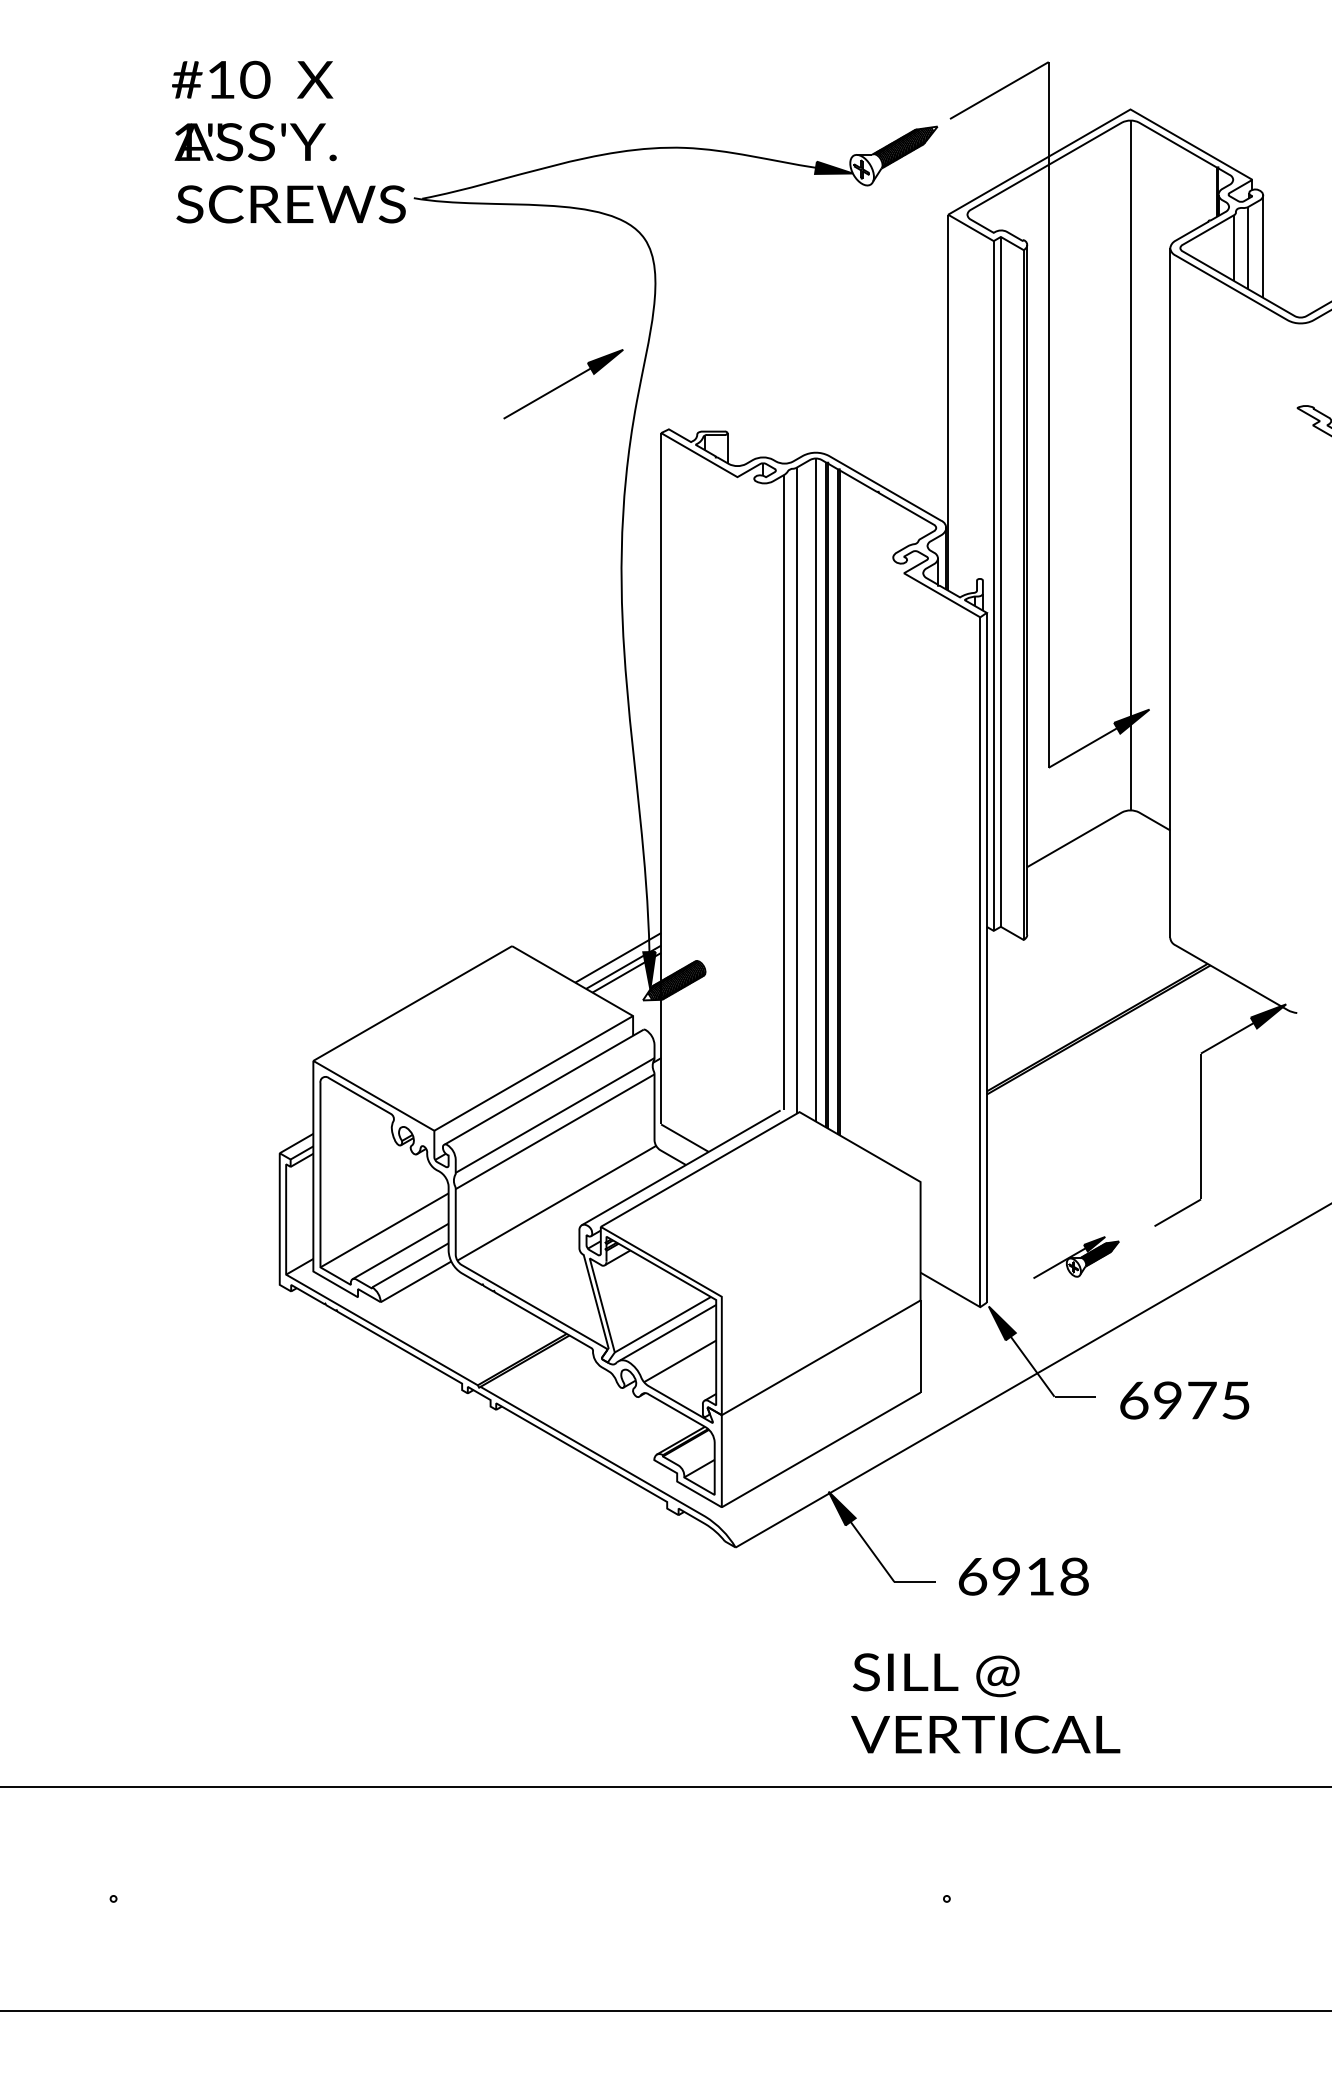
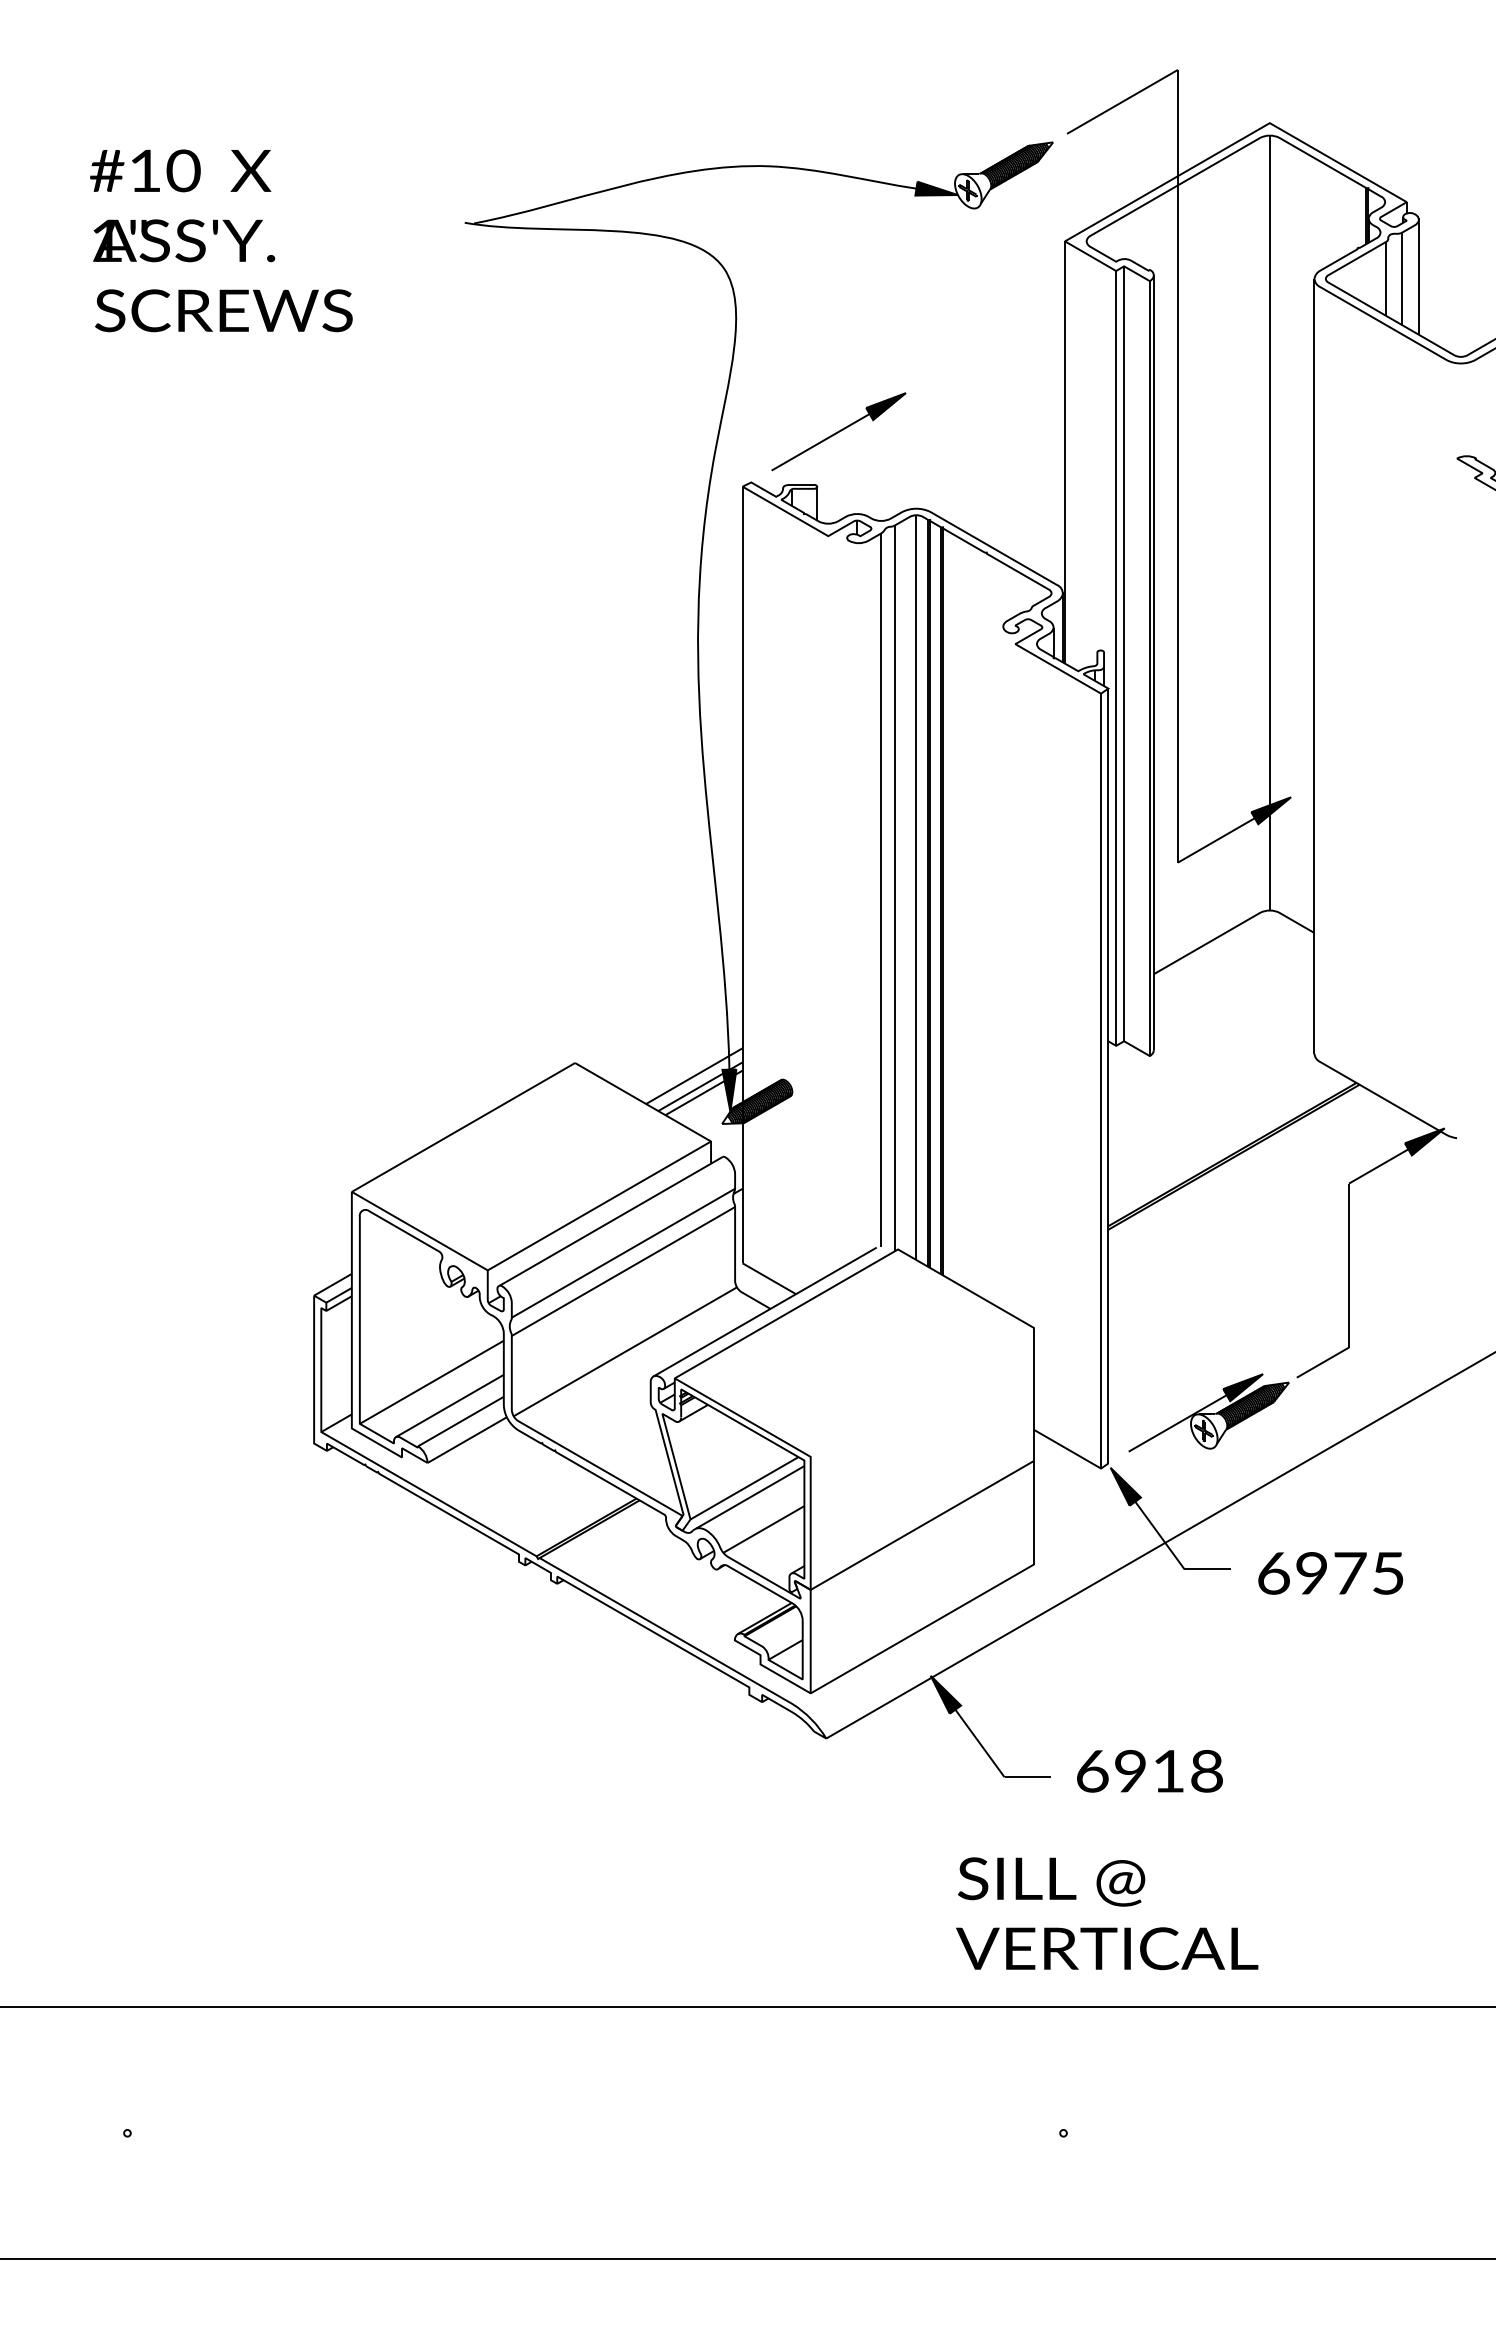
text: (289, 141) -> (221, 240), moved
part: (563, 383) -> (838, 431), moved
part: (1075, 1257) -> (1208, 1412), size x1.67

